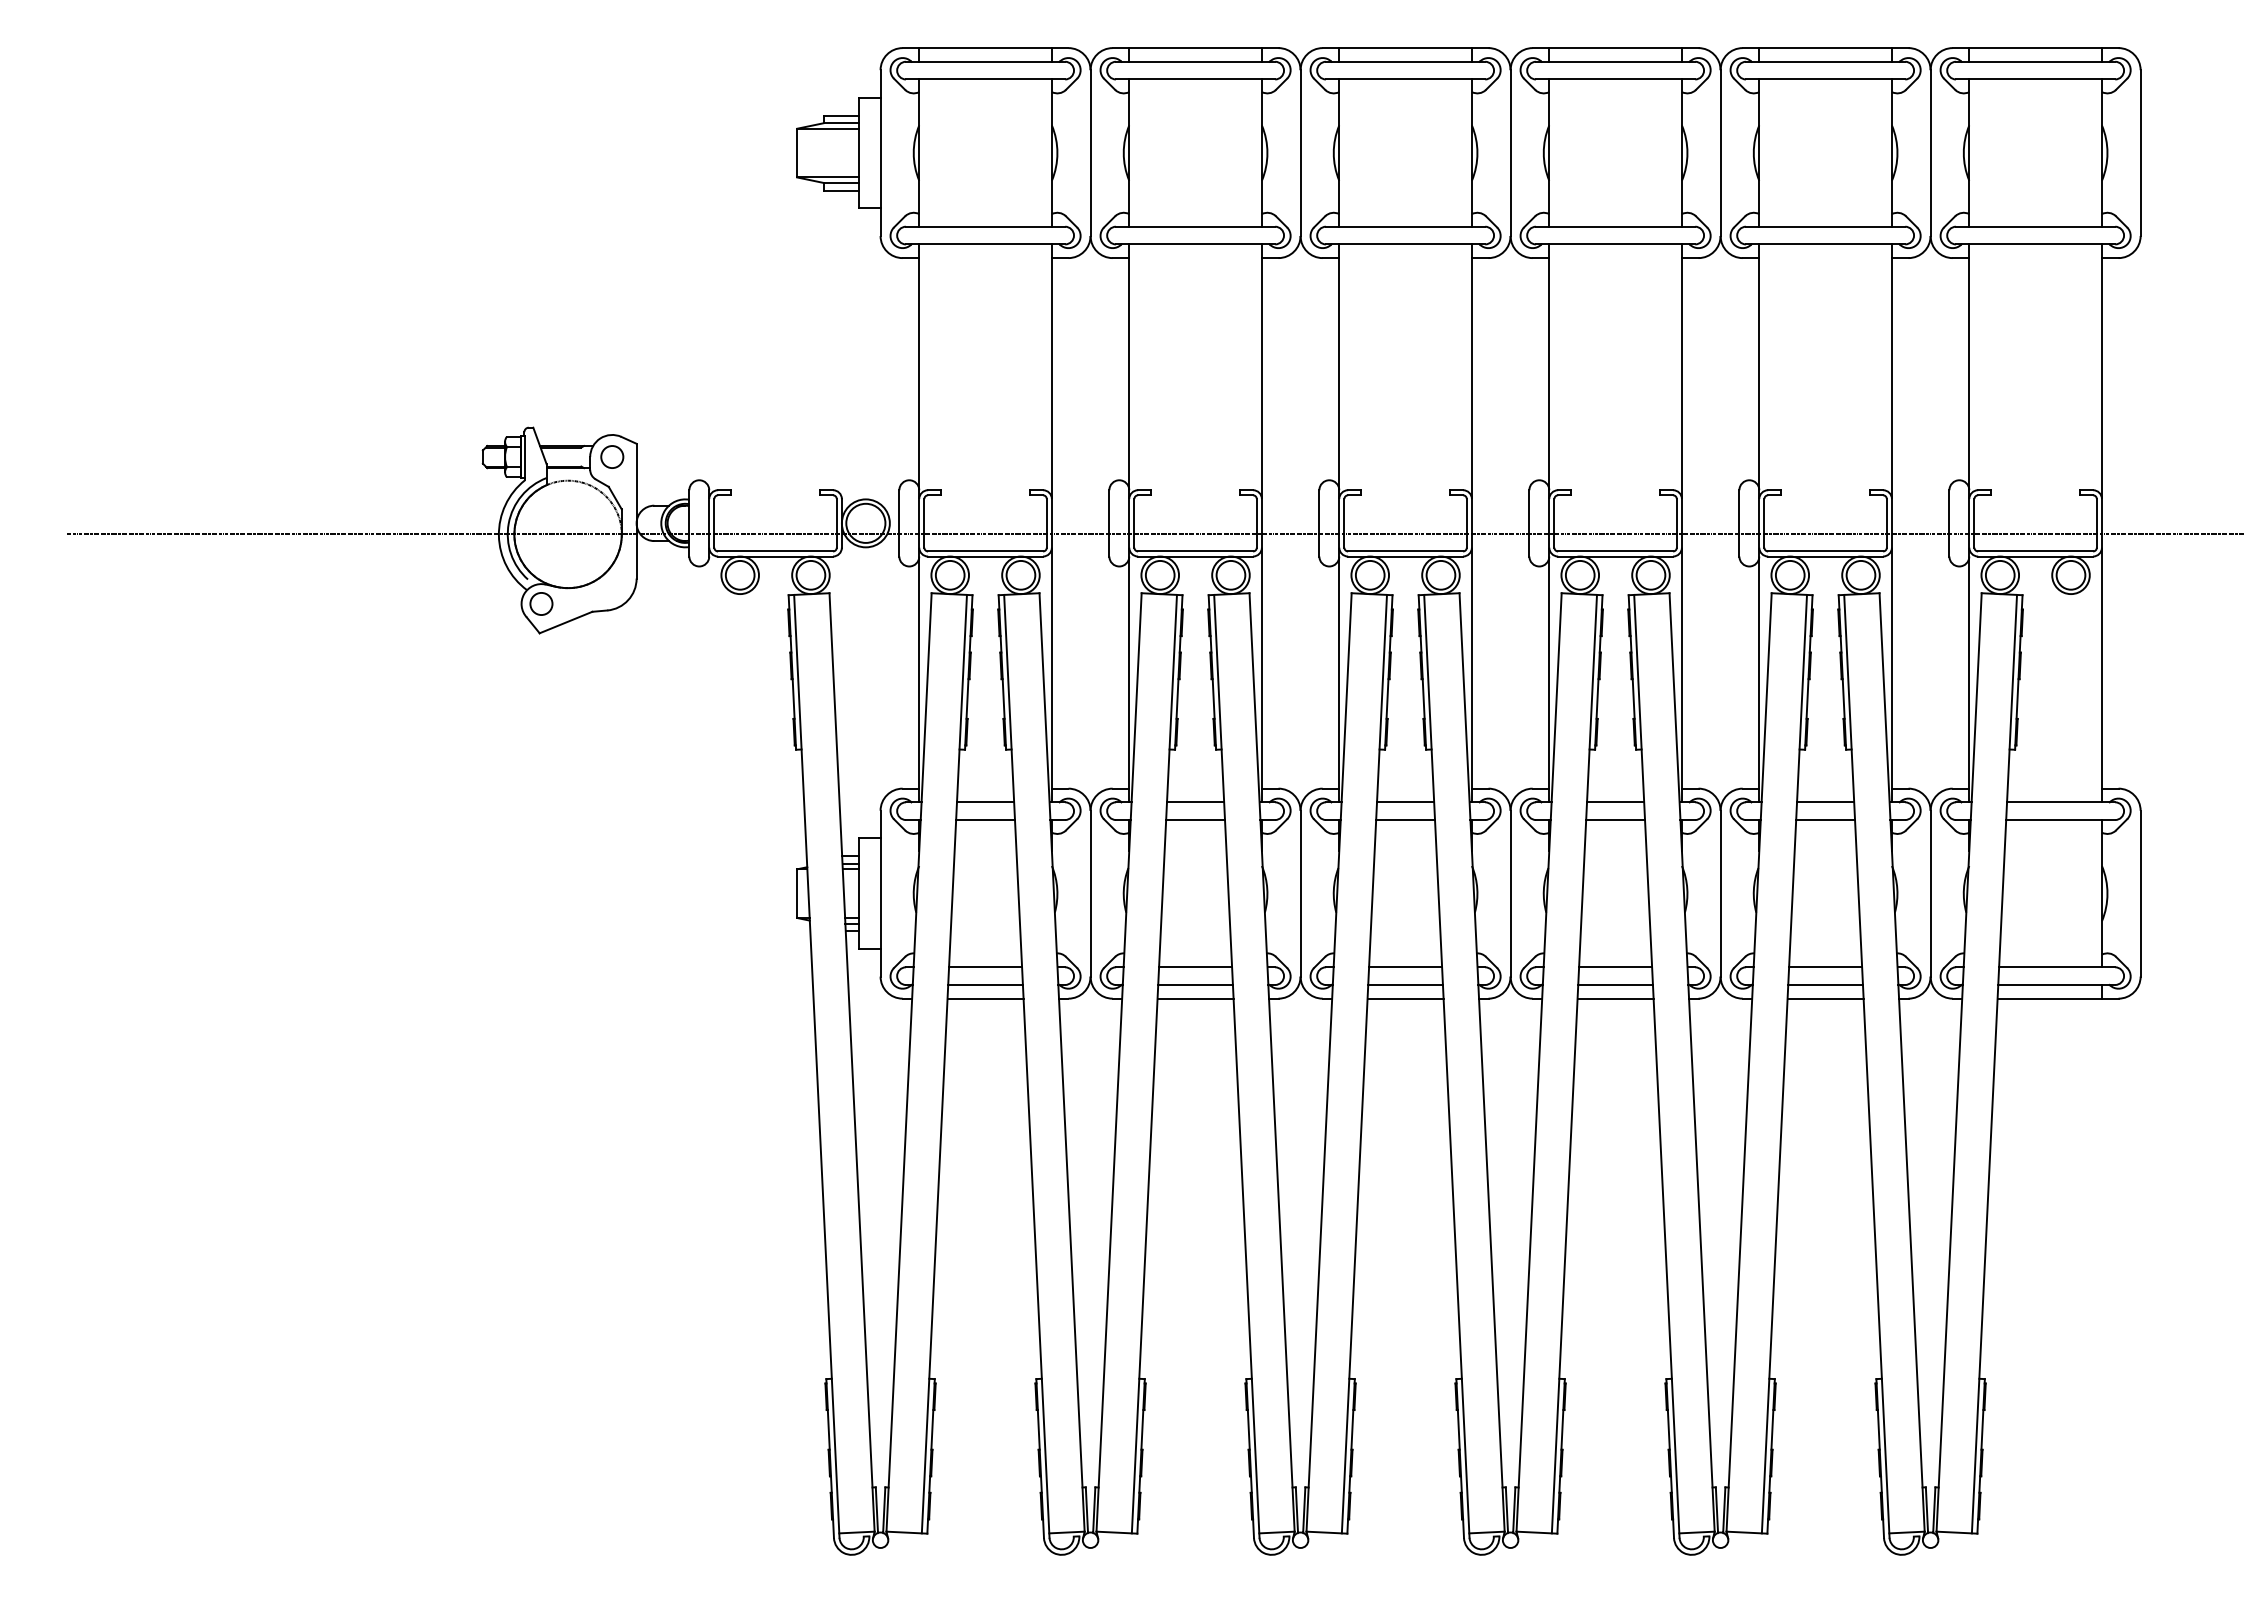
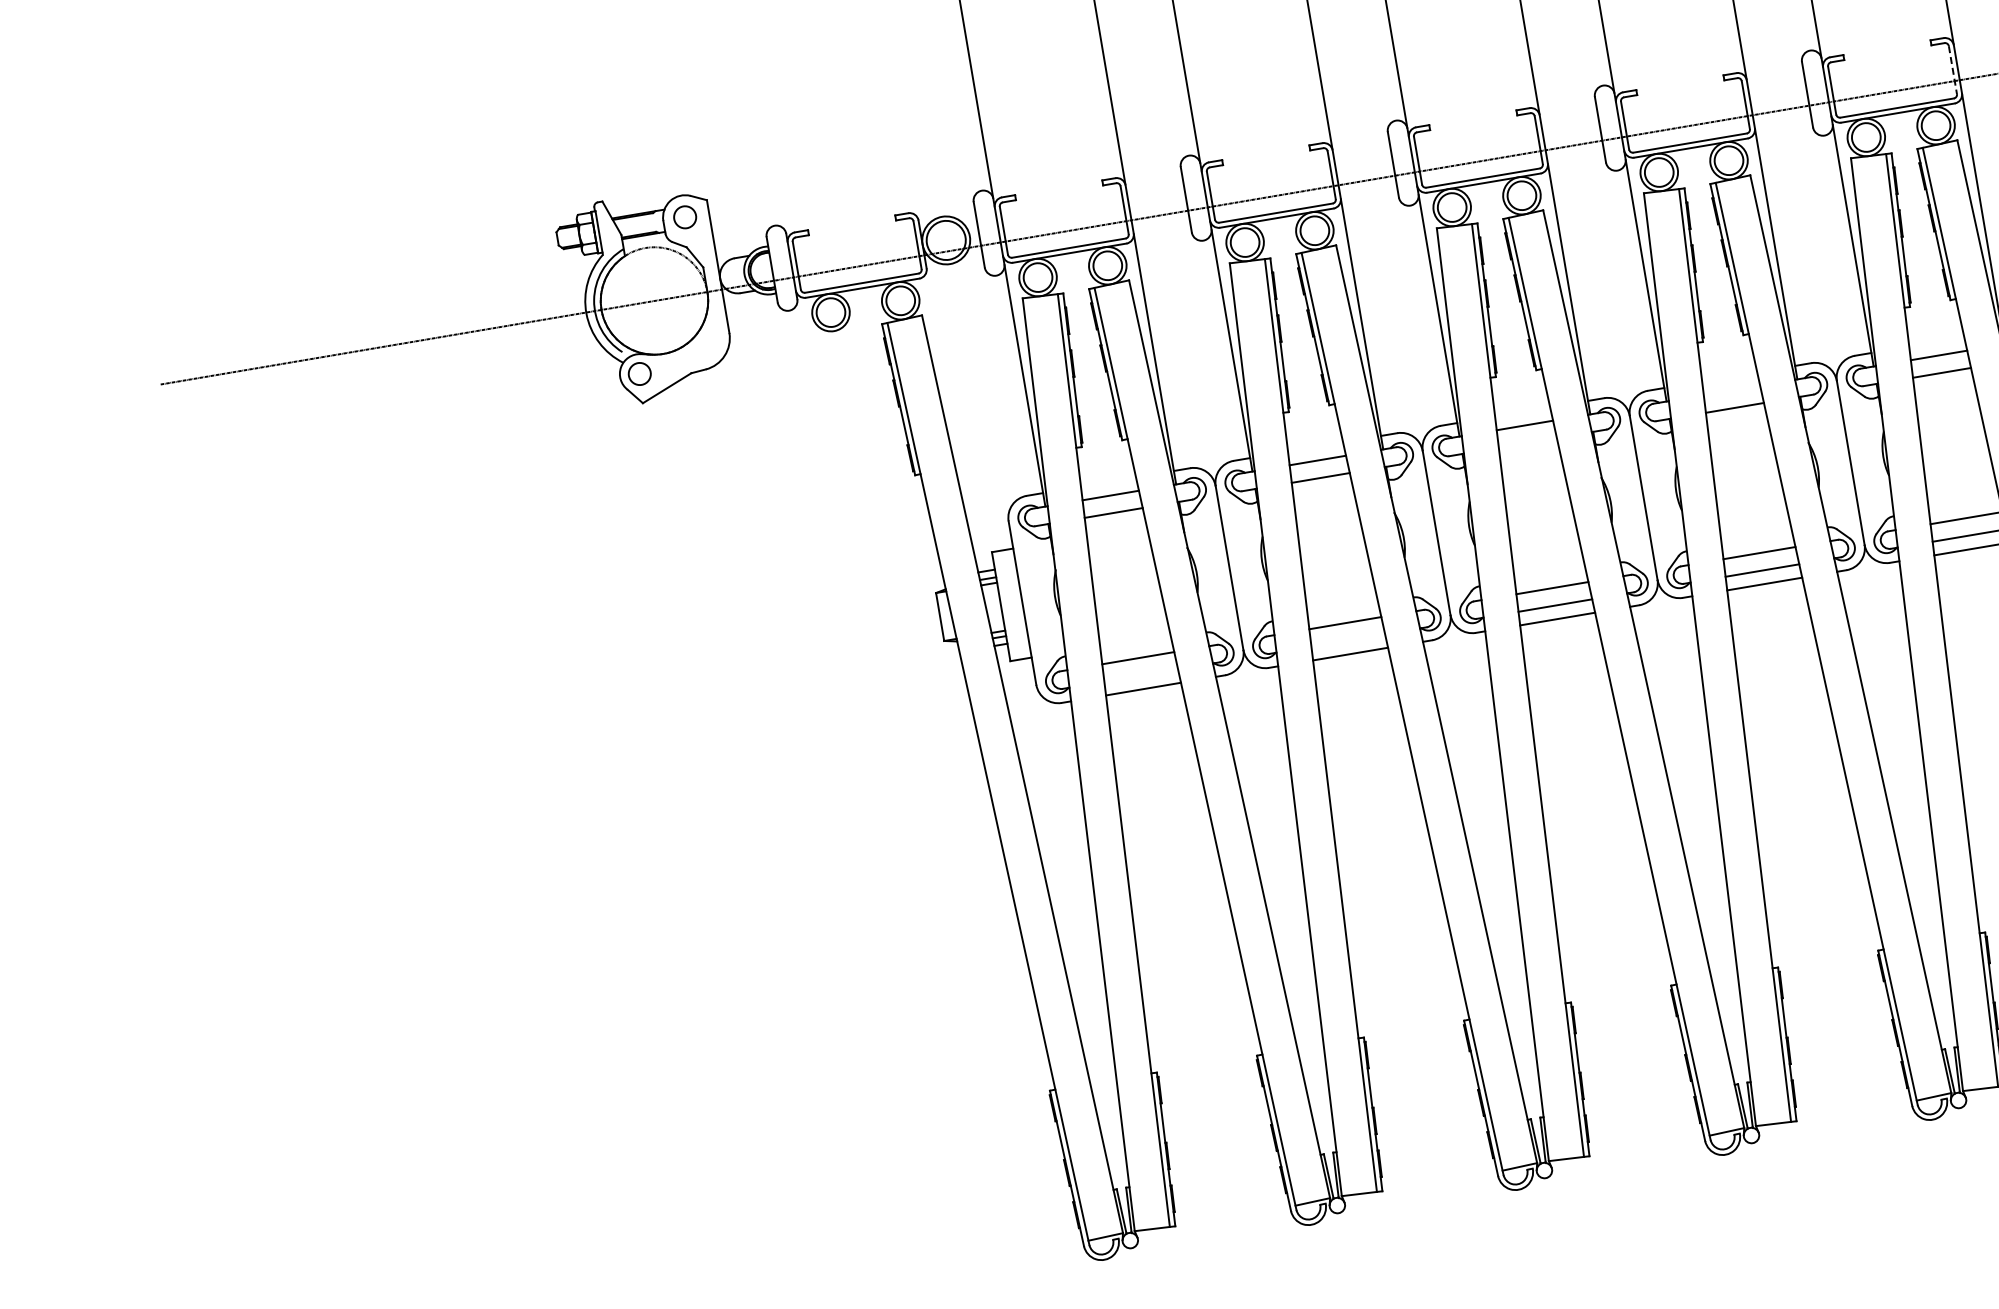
line: (1886, 523) -> (1952, 70), solid -> dashed
line: (1615, 802) -> (1731, 390), removed
line: (1405, 820) -> (1527, 443), removed
line: (985, 984) -> (1141, 675), removed
line: (1195, 984) -> (1348, 640), removed

